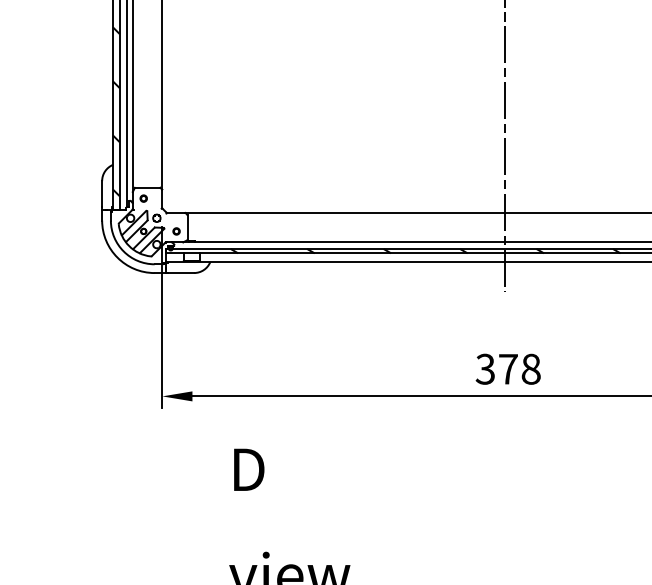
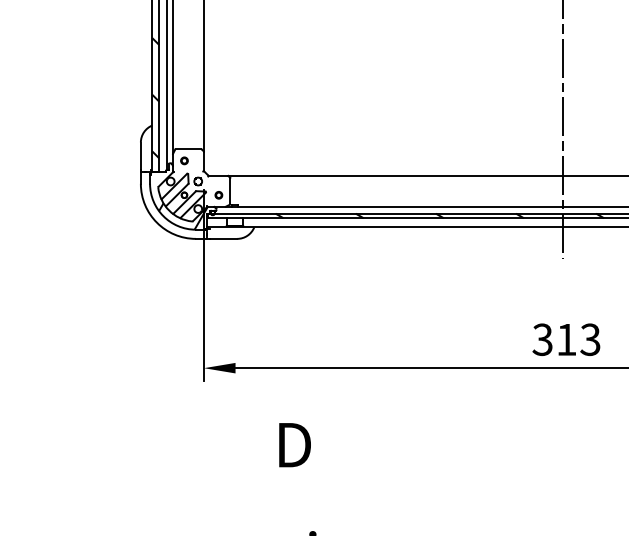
hatch: (142, 251) -> (183, 216), added
text: (519, 368) -> (578, 338), 378 -> 313

